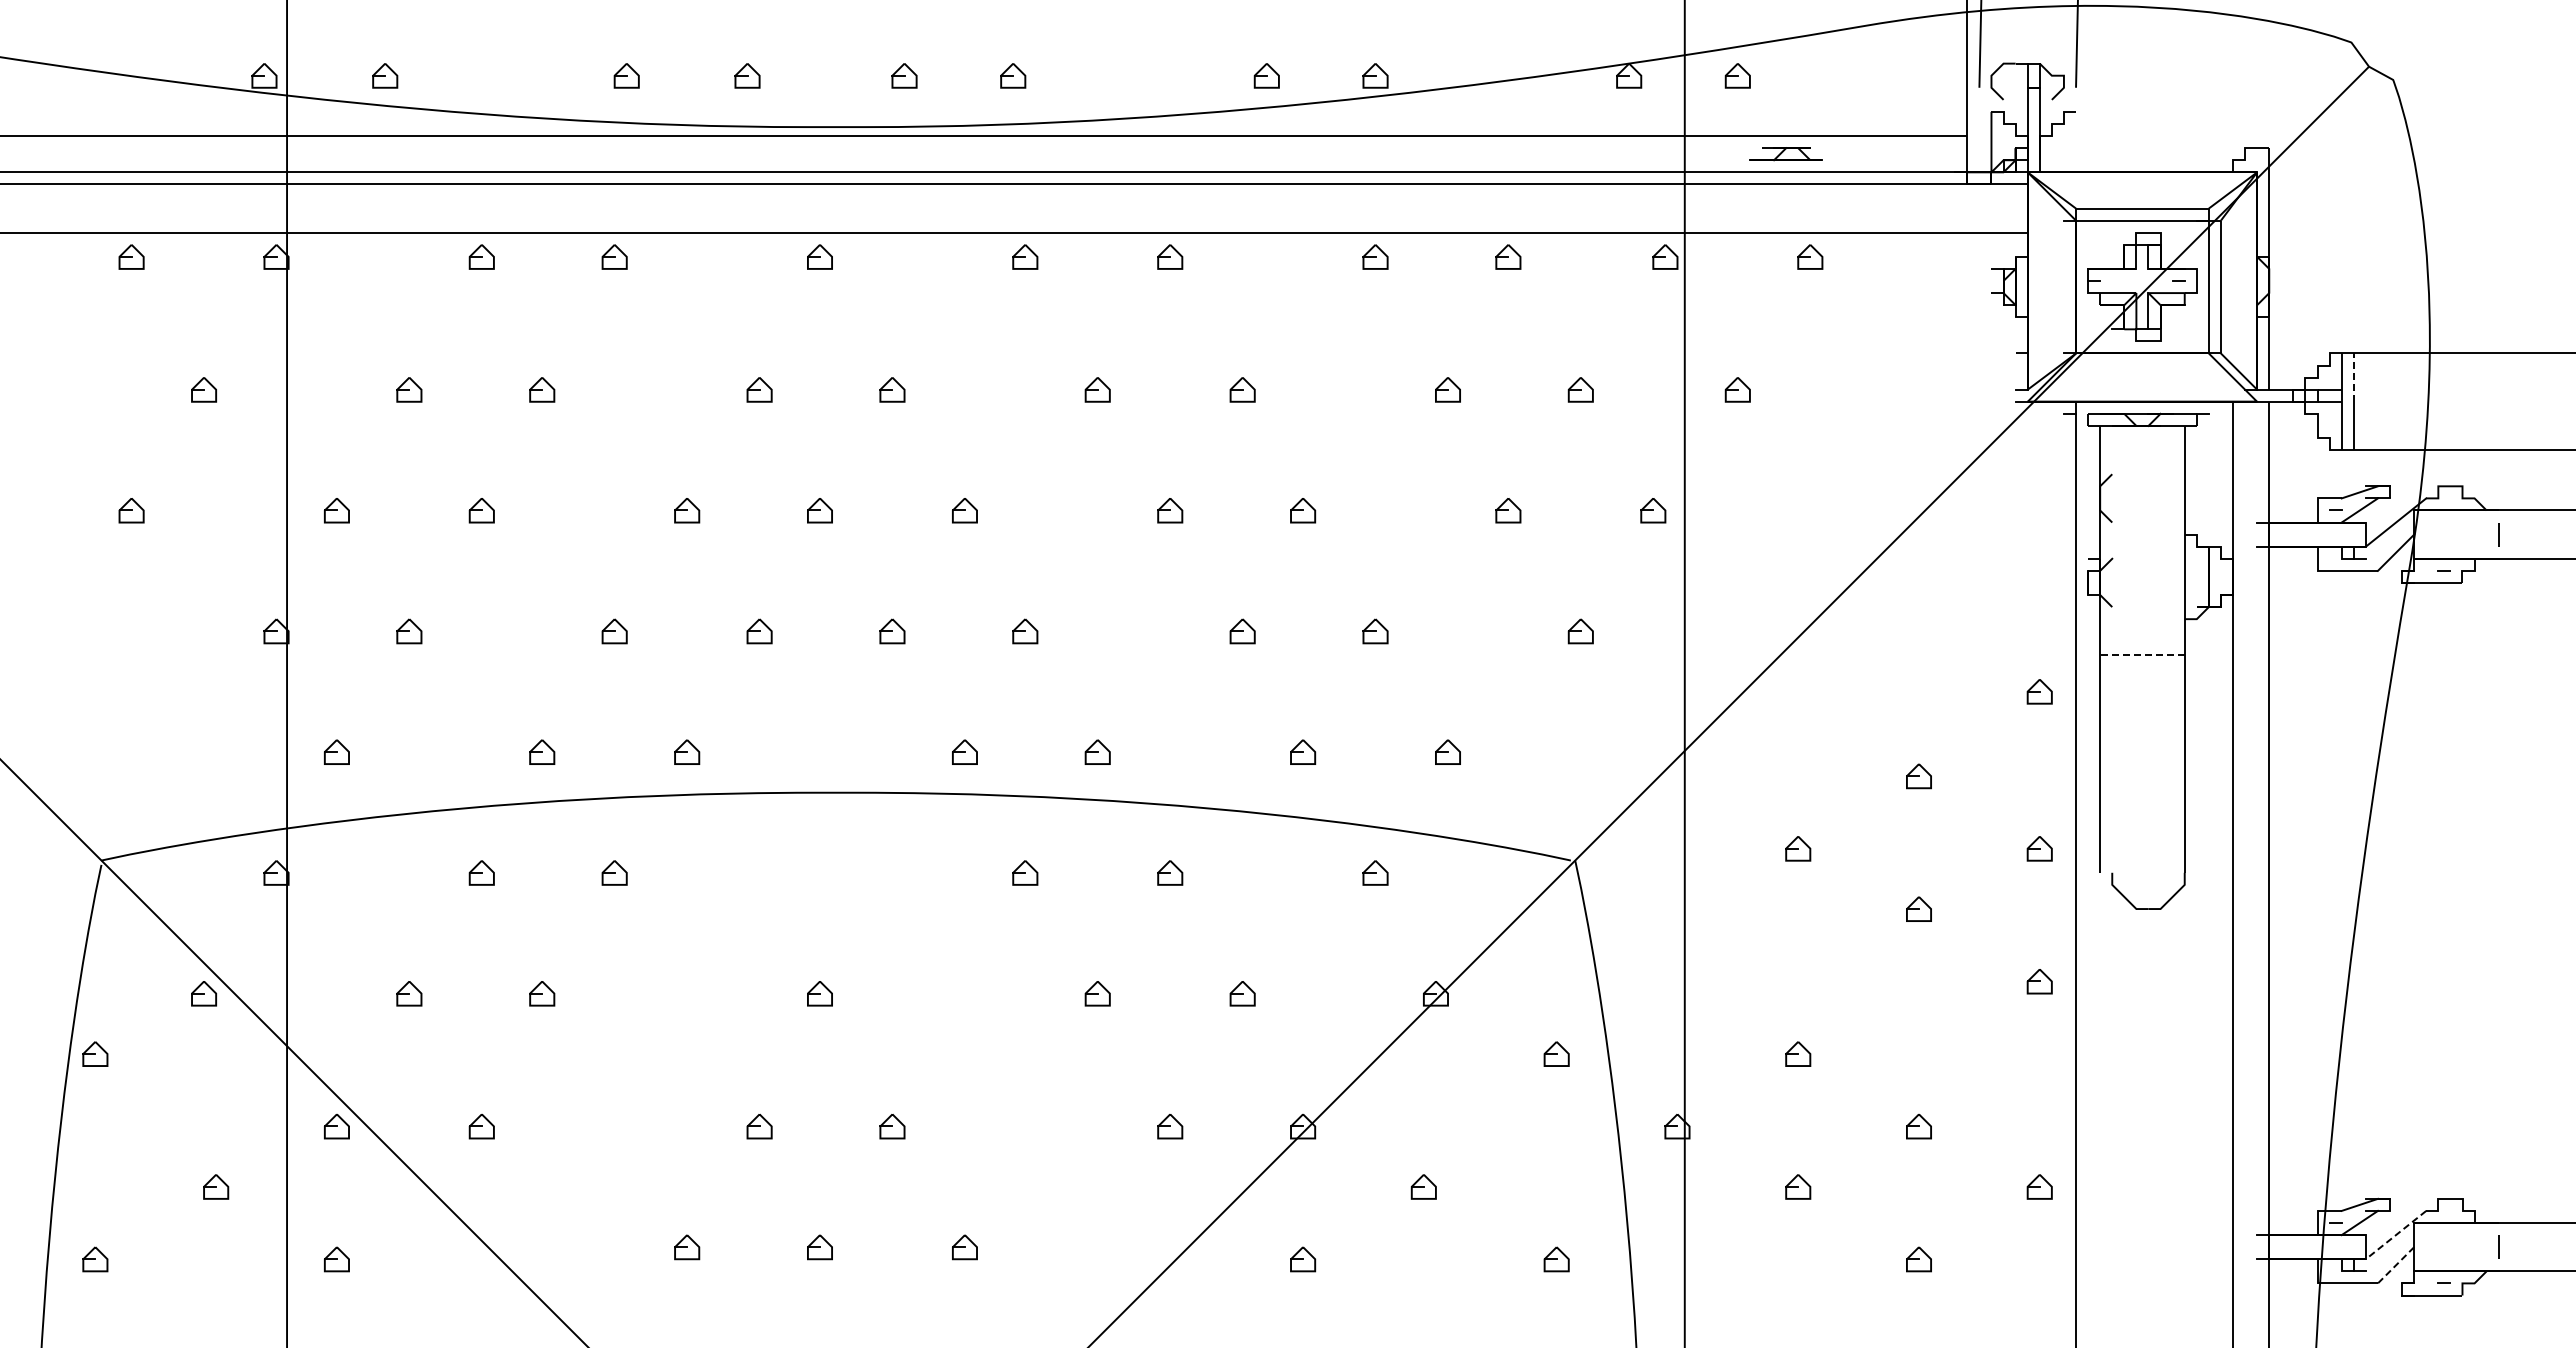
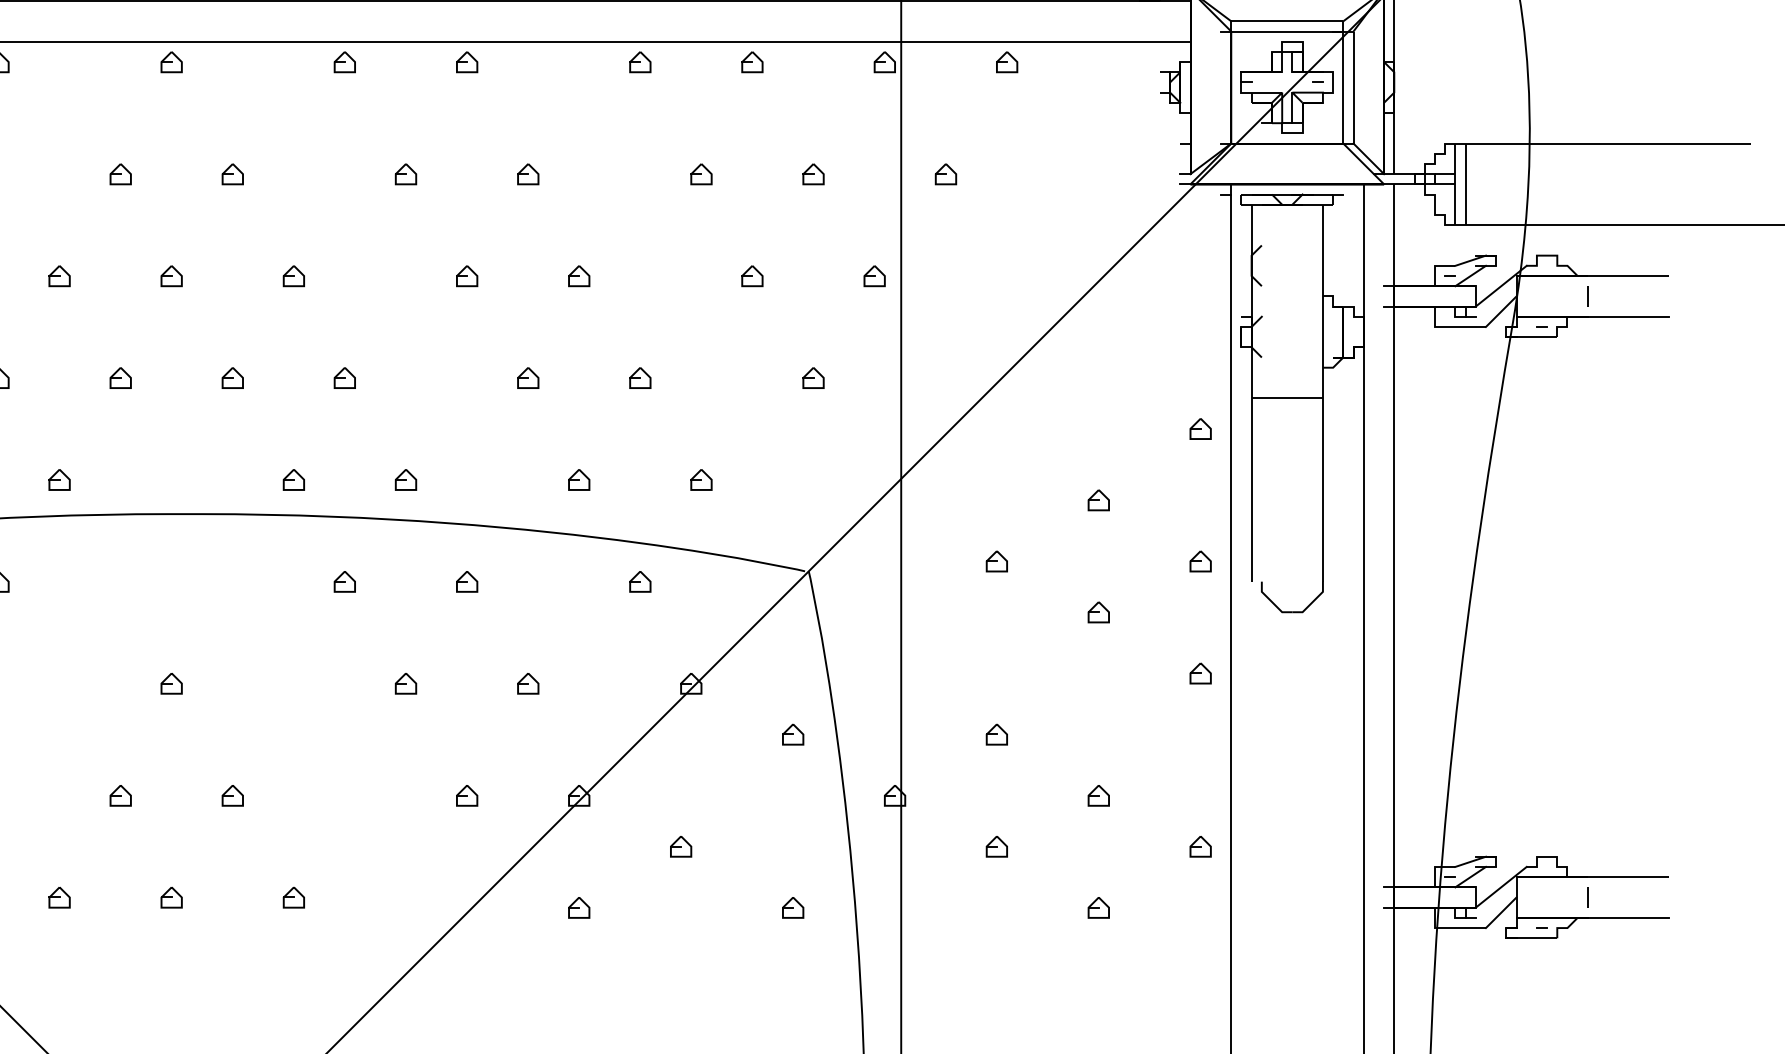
line: (2353, 376) -> (1465, 162), dashed -> solid
line: (2142, 655) -> (1287, 398), dashed -> solid
line: (2396, 1235) -> (1501, 887), dashed -> solid
line: (2396, 1265) -> (1501, 912), dashed -> solid

